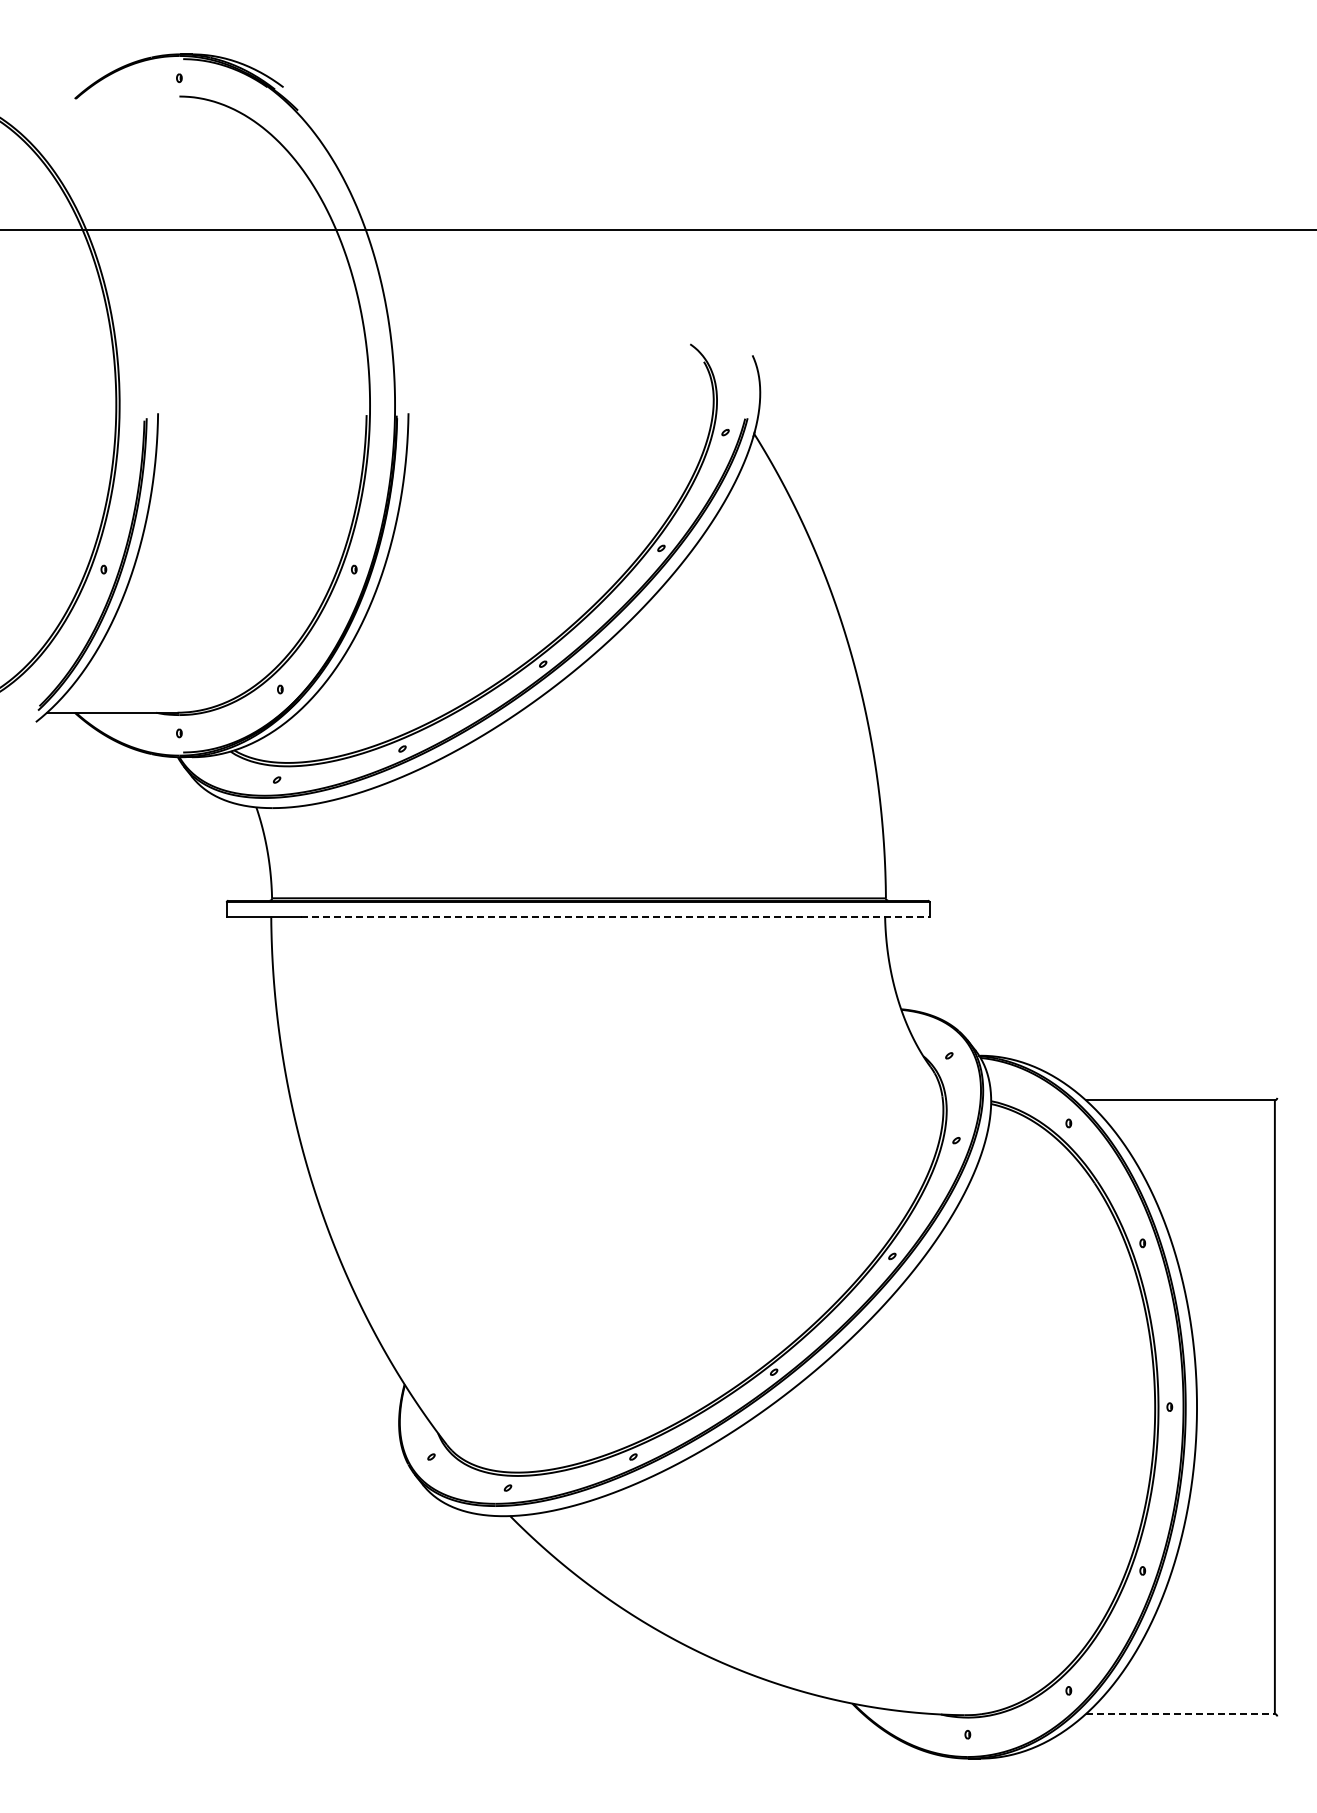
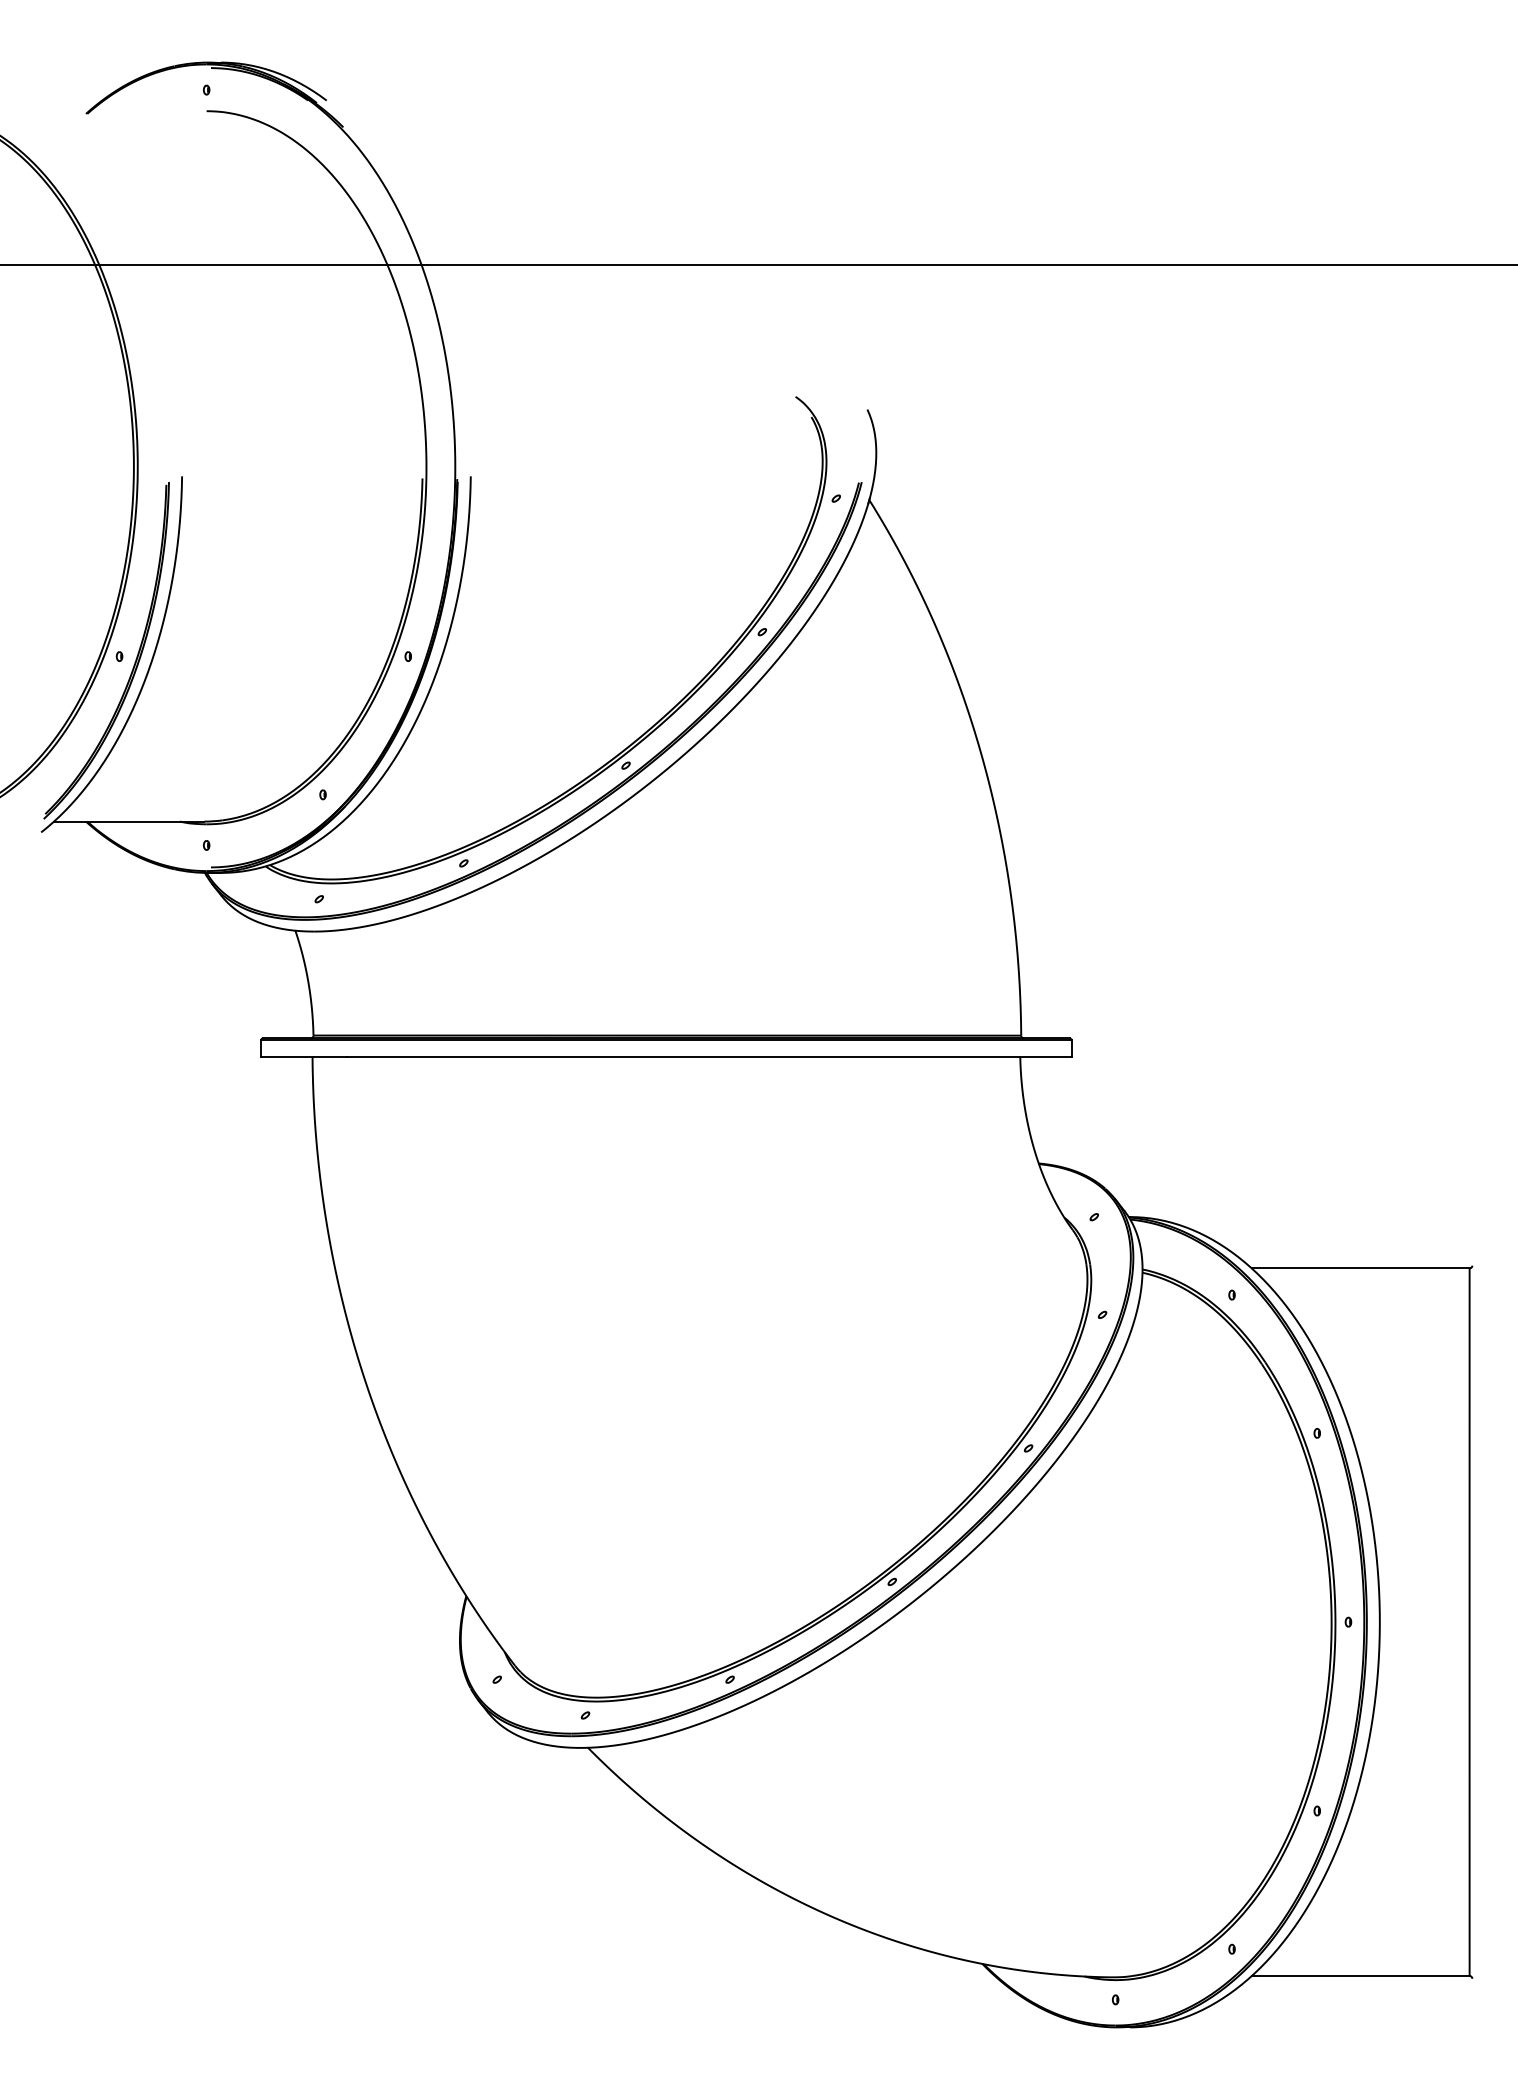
line: (616, 916) -> (710, 1056), dashed -> solid
line: (1180, 1714) -> (1360, 1976), dashed -> solid

